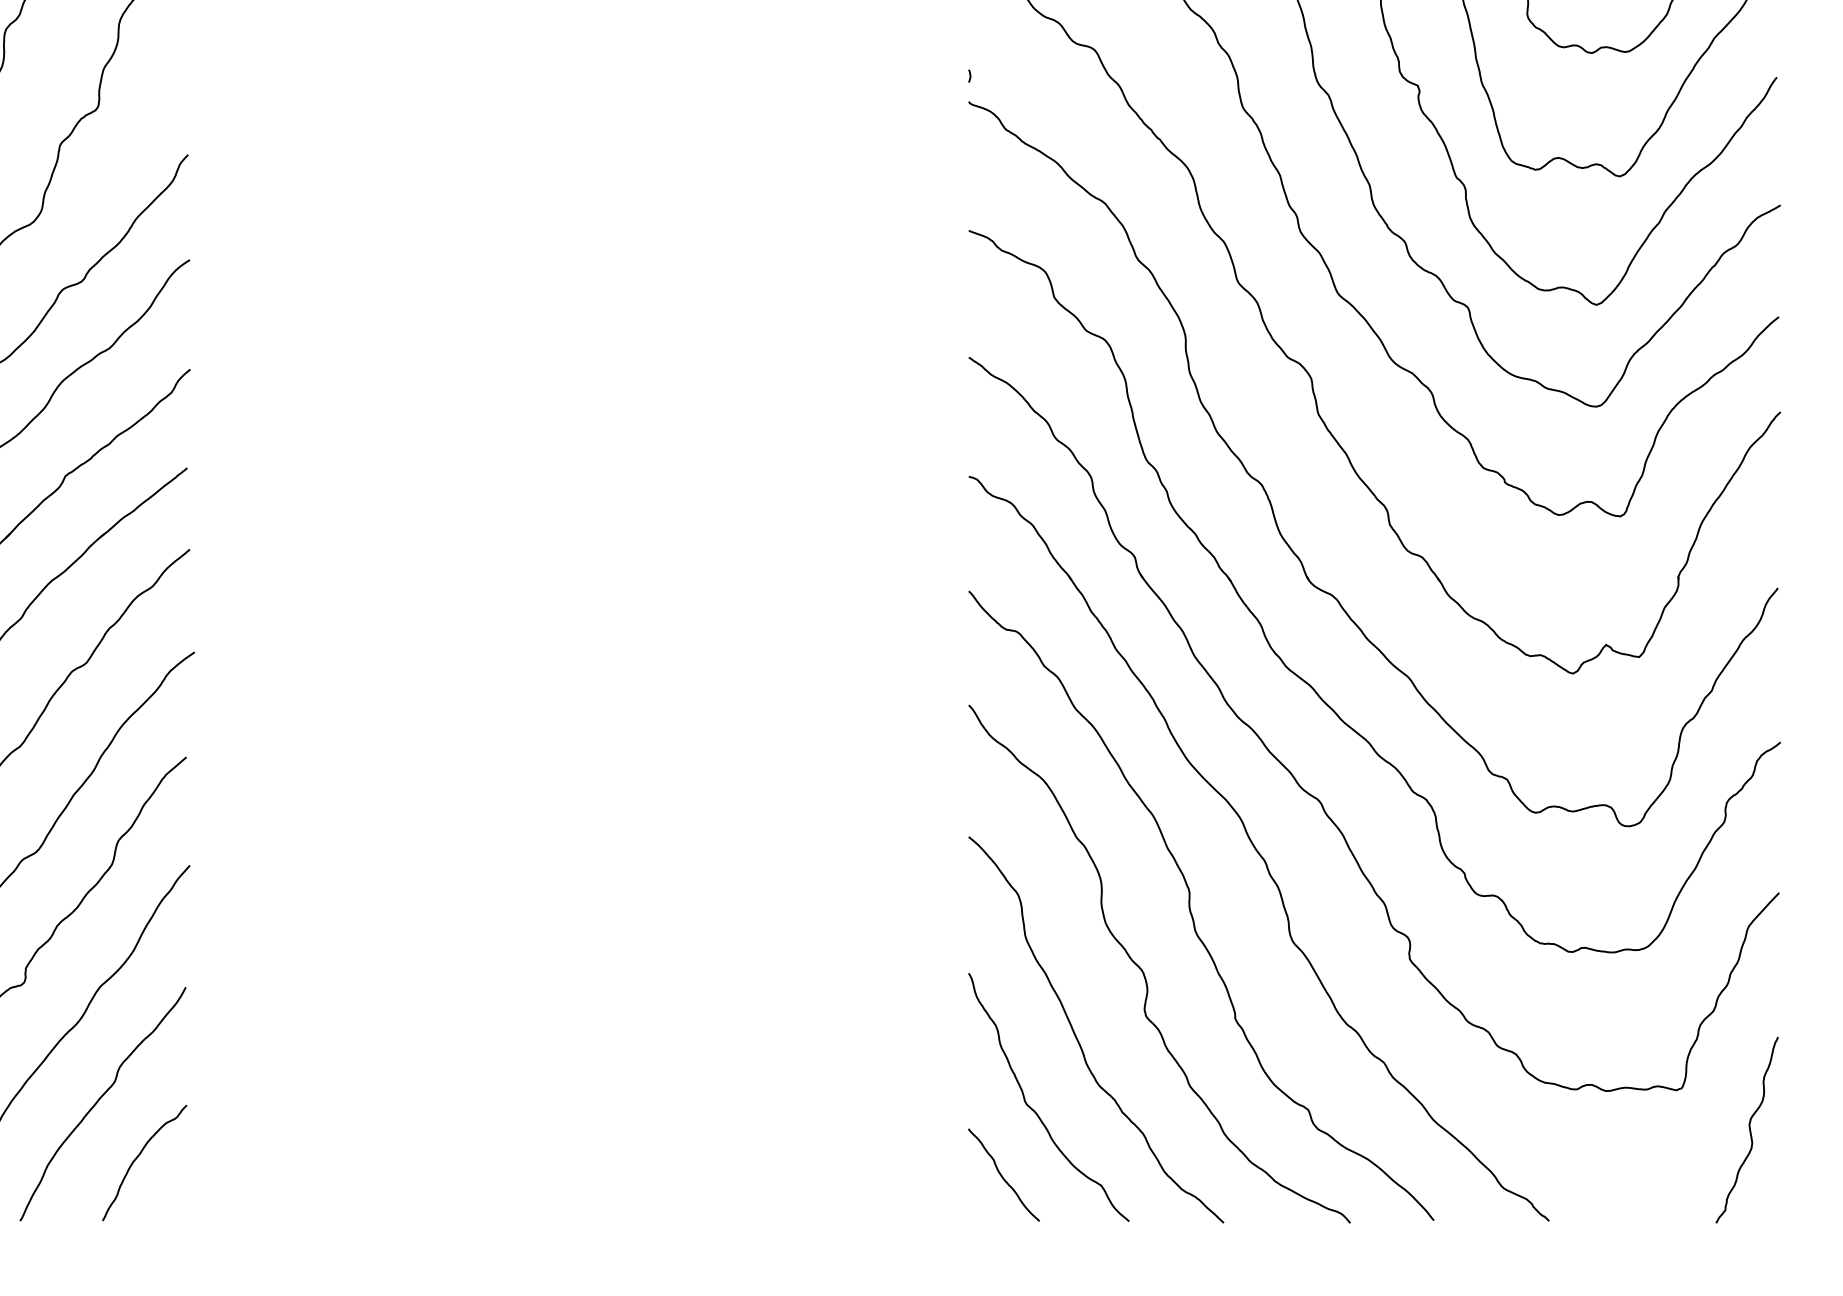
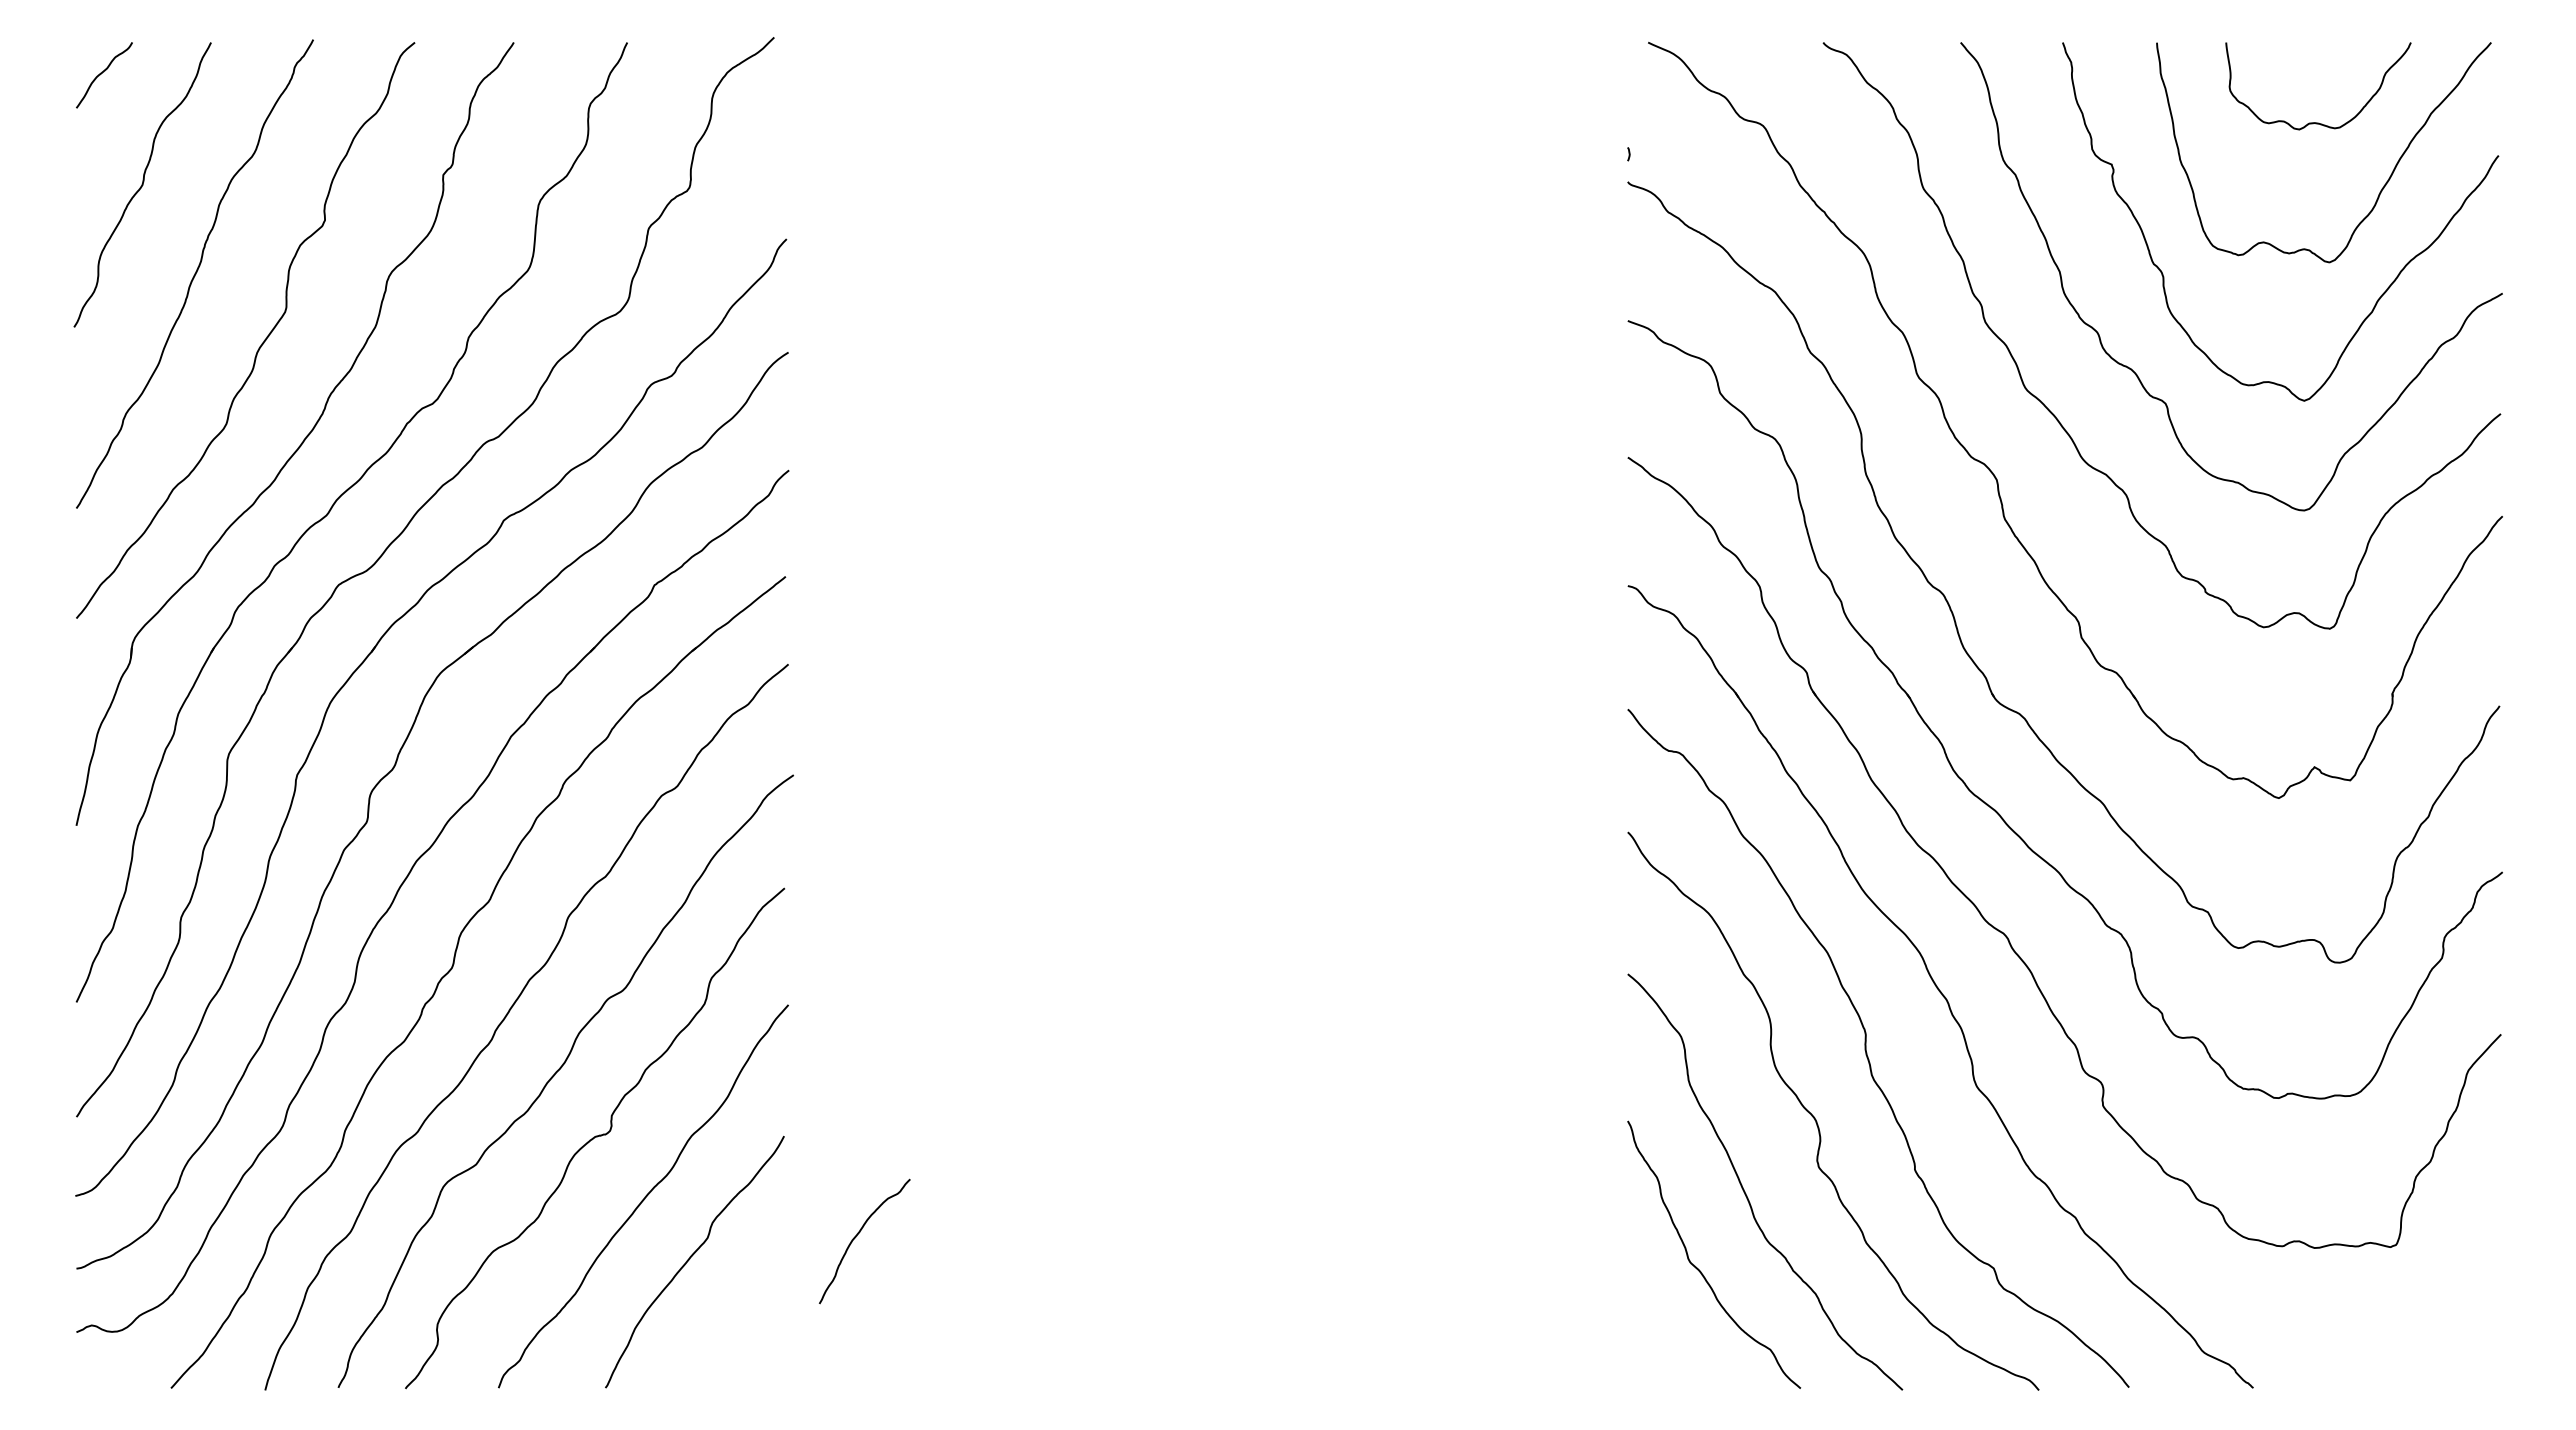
curve: (1748, 1129) -> (2468, 1289), removed
curve: (137, 1158) -> (857, 1236), moved
curve: (1002, 1175) -> (1664, 1339), removed

